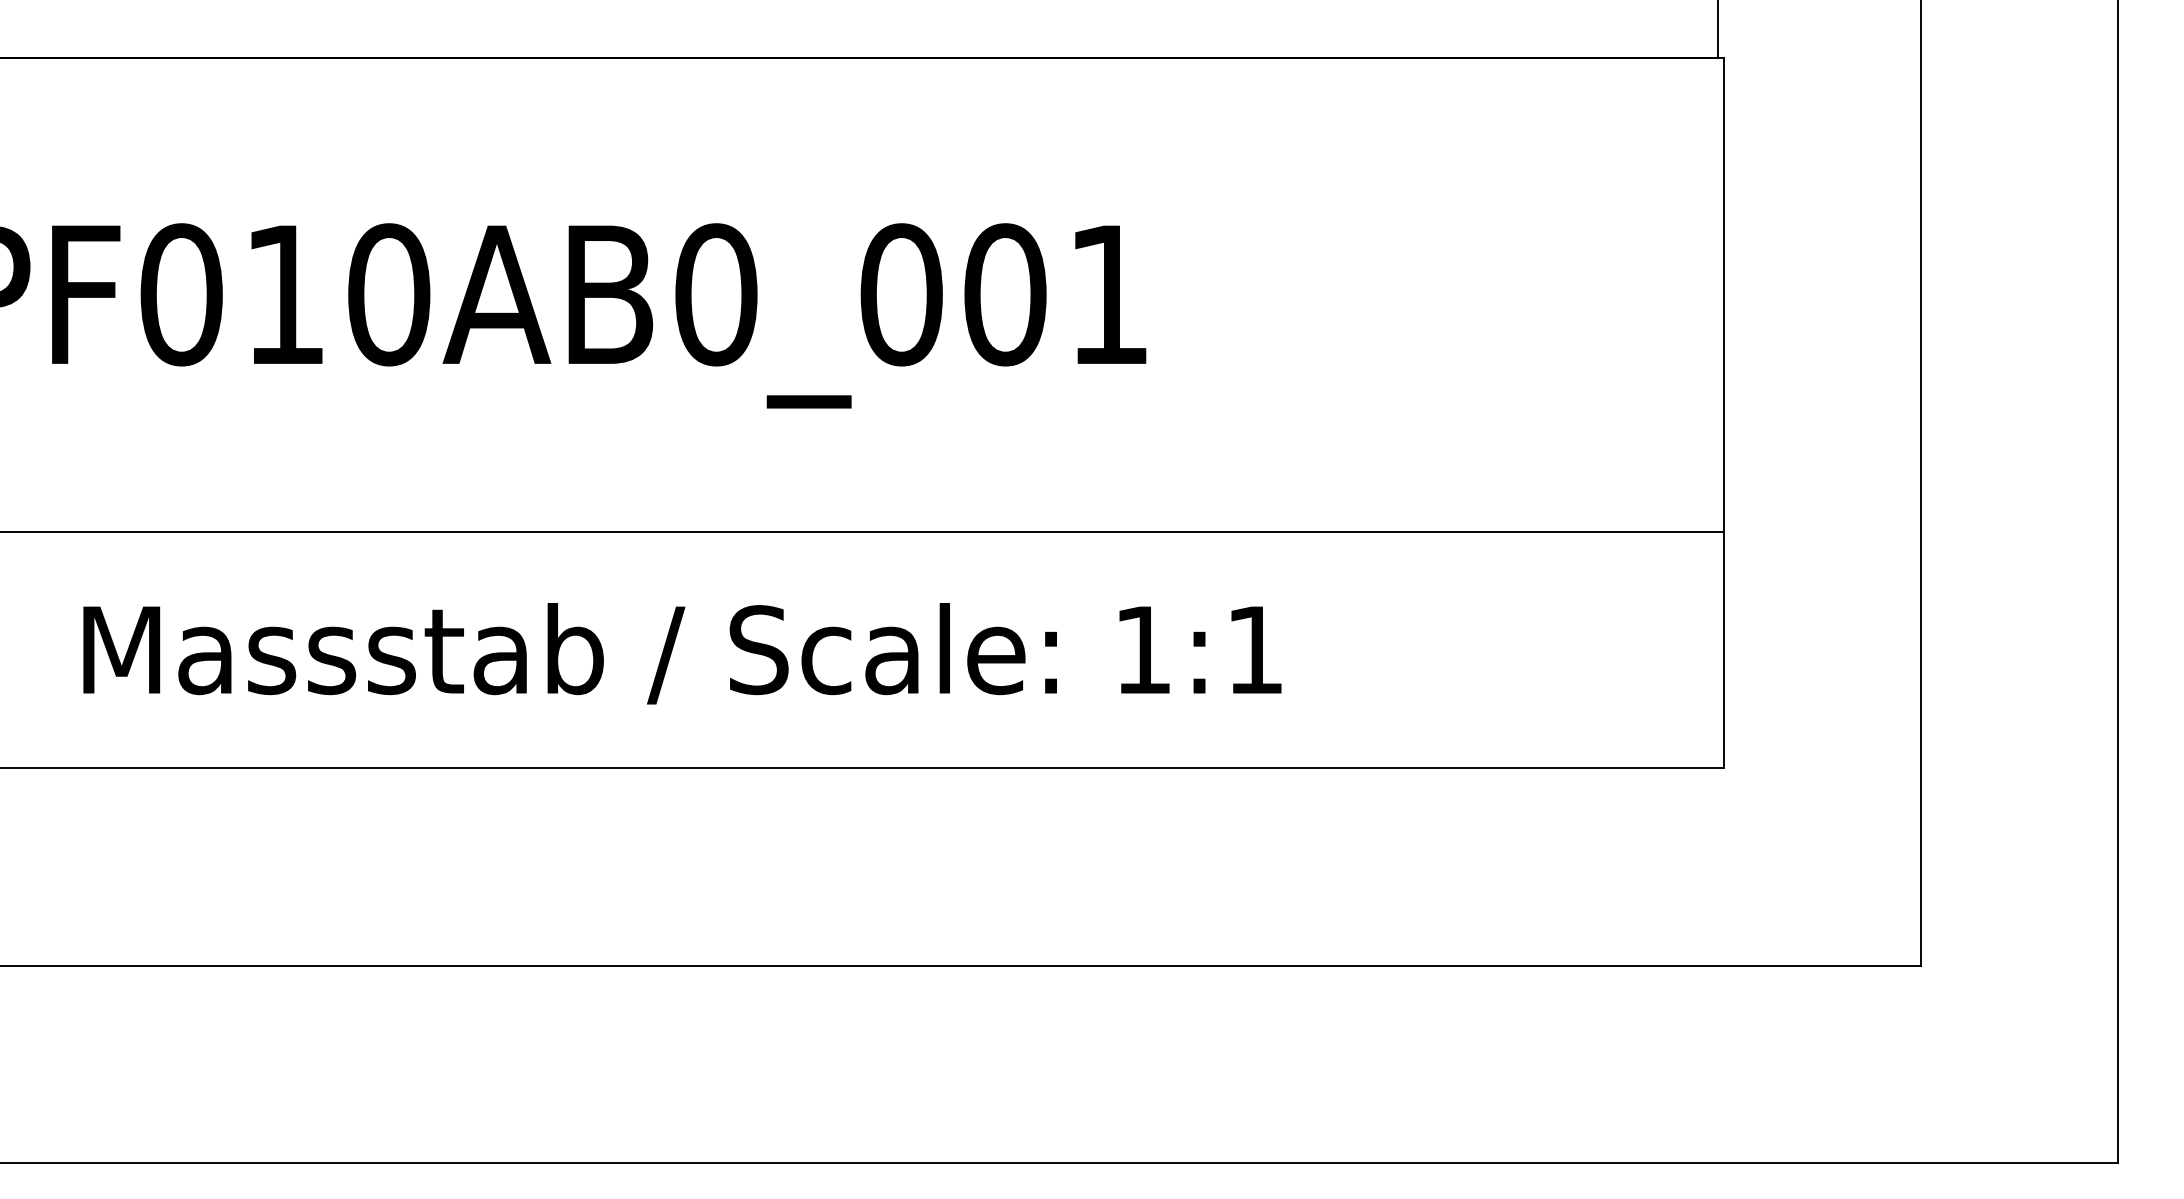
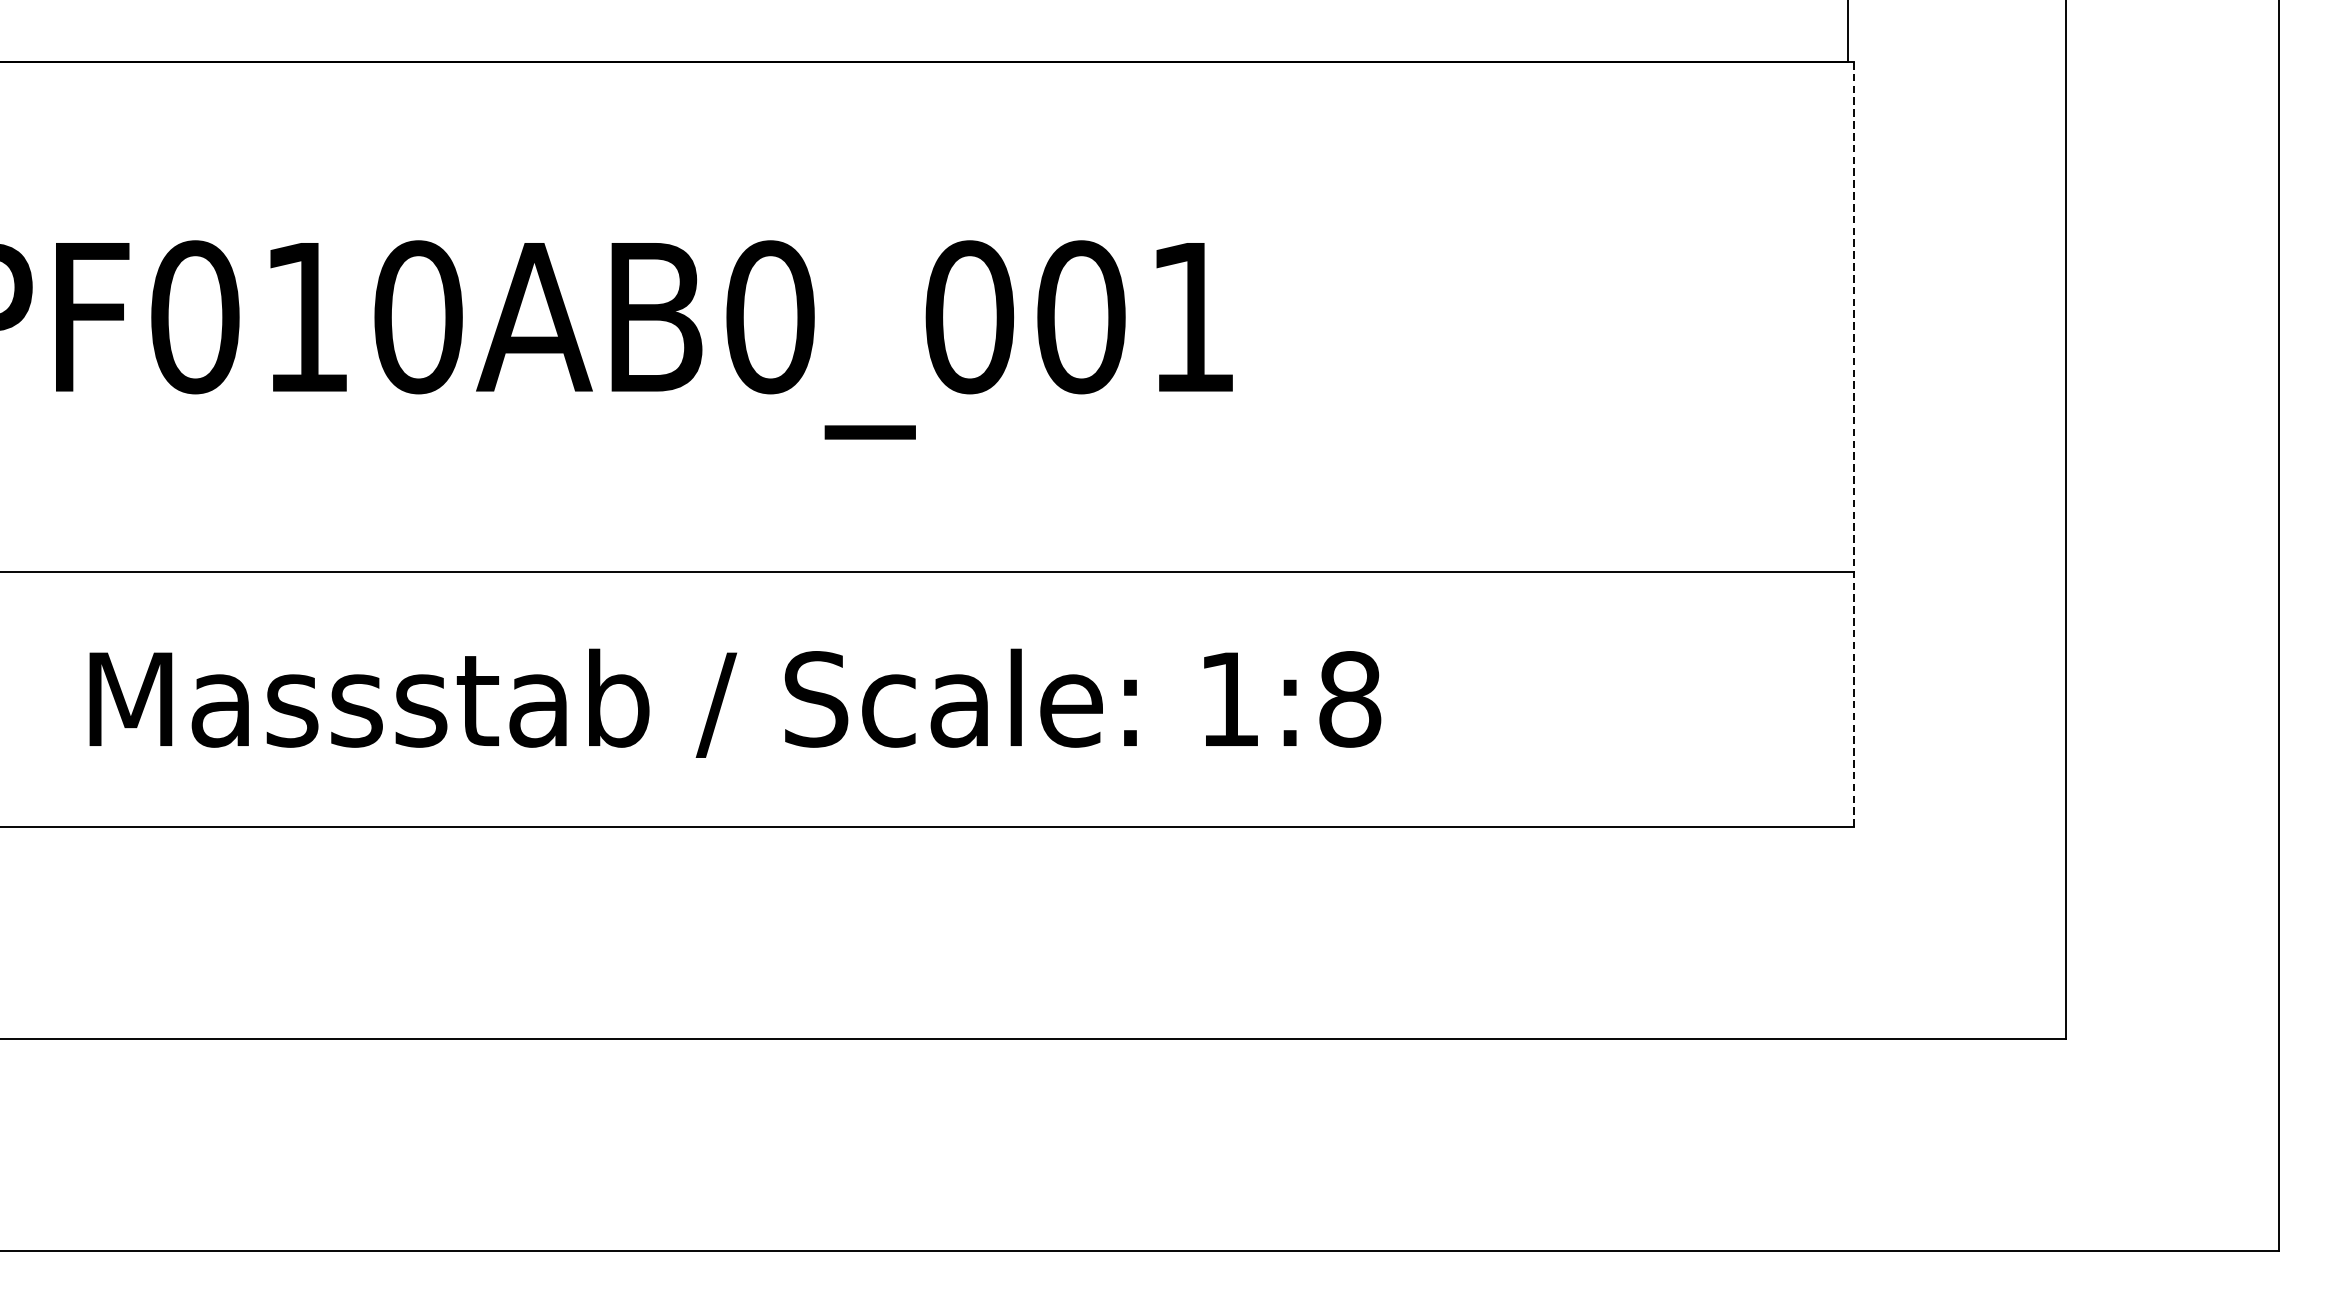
line: (1723, 412) -> (1853, 443), solid -> dashed
text: (1255, 650) -> (1350, 699), 1:1 -> 1:8

